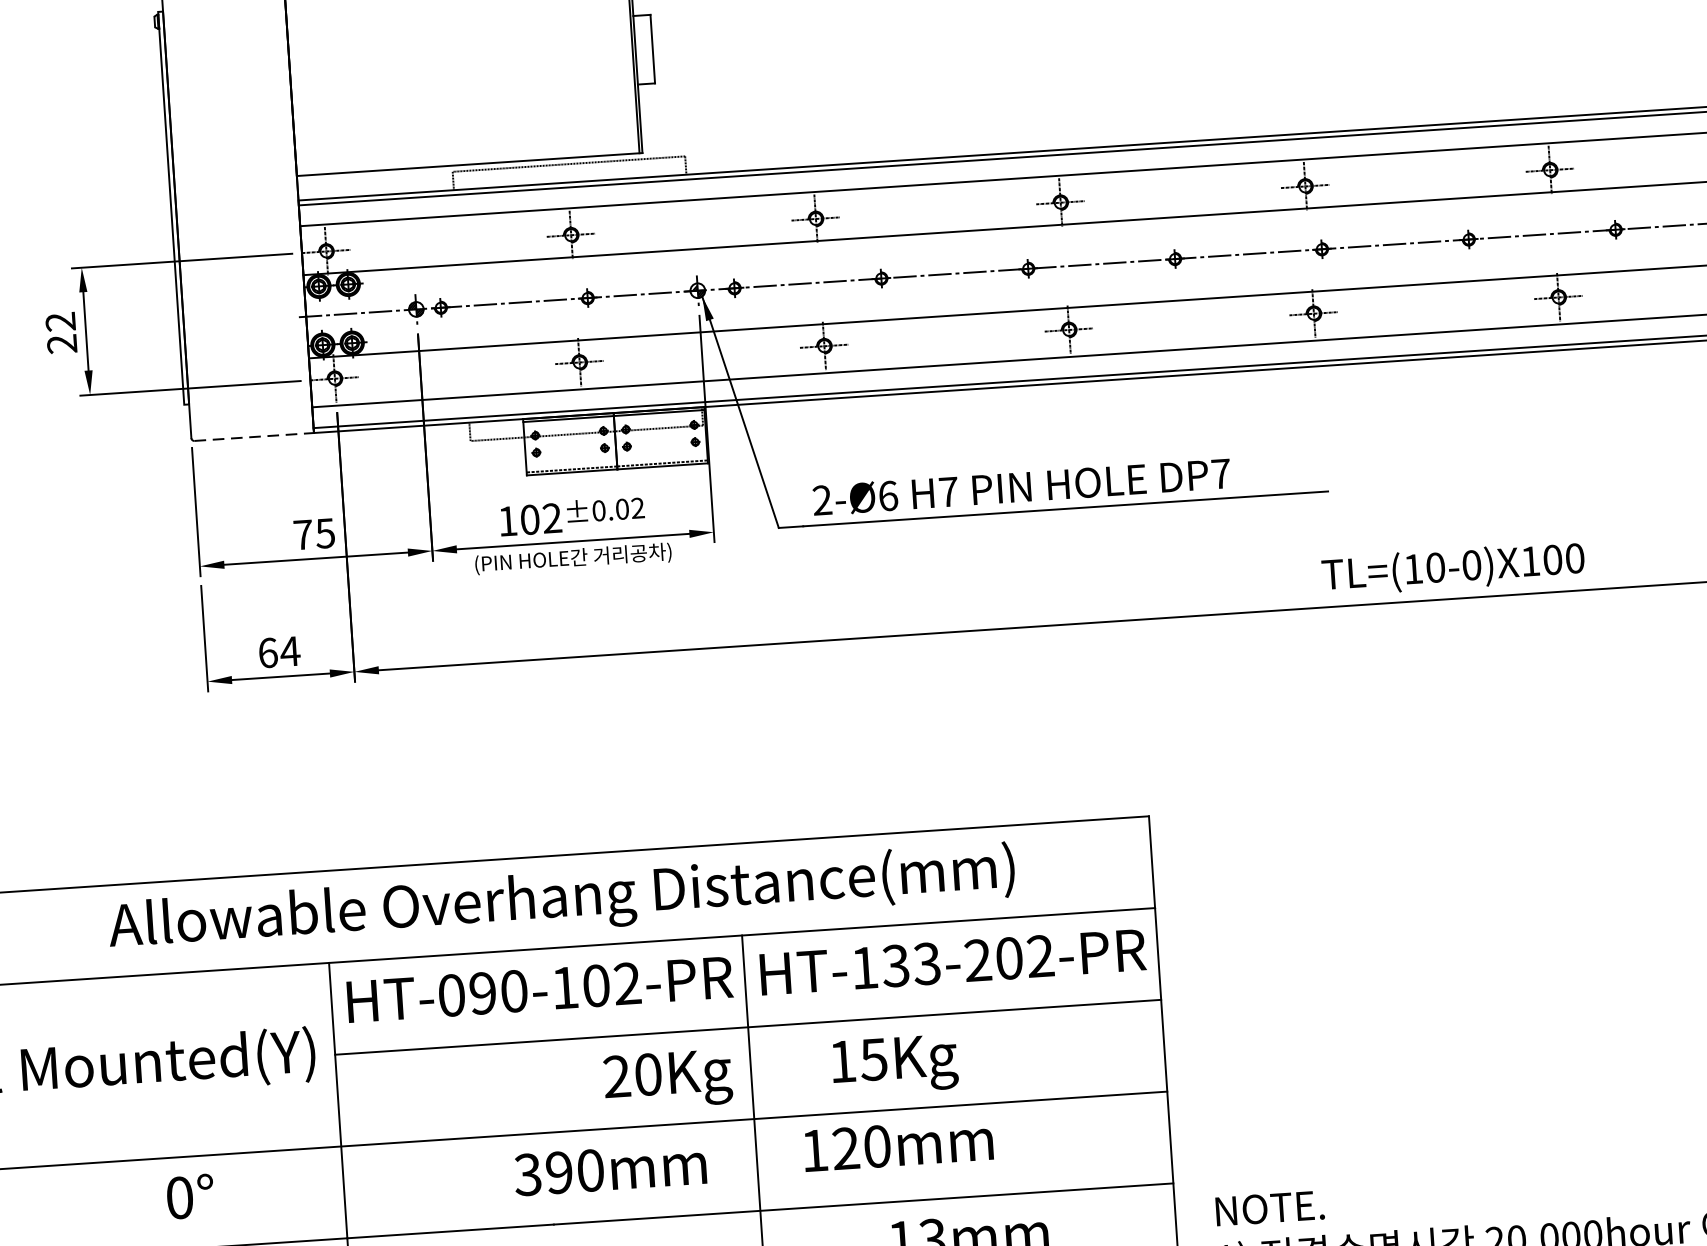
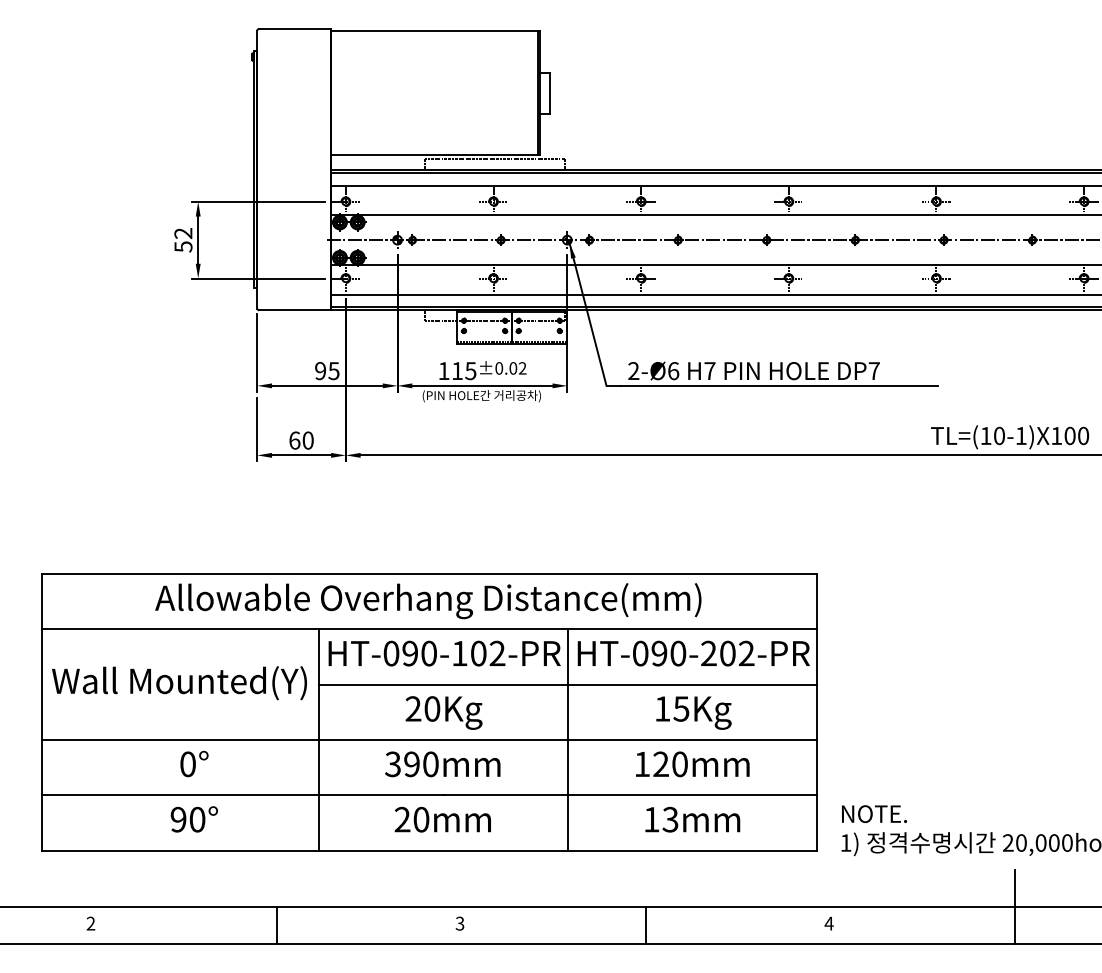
text: (62, 343) -> (183, 246), 22 -> 52
line: (254, 437) -> (295, 310), dashed -> solid
text: (541, 519) -> (464, 371), 102 -> 115
text: (303, 535) -> (320, 371), 75 -> 95
text: (1470, 564) -> (1020, 435), TL=(10-0)X100 -> TL=(10-1)X100
text: (290, 651) -> (308, 440), 64 -> 60
text: (562, 901) -> (428, 601), moved
text: (896, 965) -> (659, 653), HT-133-202-PR -> HT-090-202-PR
text: (894, 1064) -> (693, 712), moved
text: (667, 1079) -> (443, 712), moved
text: (898, 1145) -> (692, 764), moved
text: (609, 1169) -> (442, 764), moved
text: (190, 1195) -> (194, 763), moved

